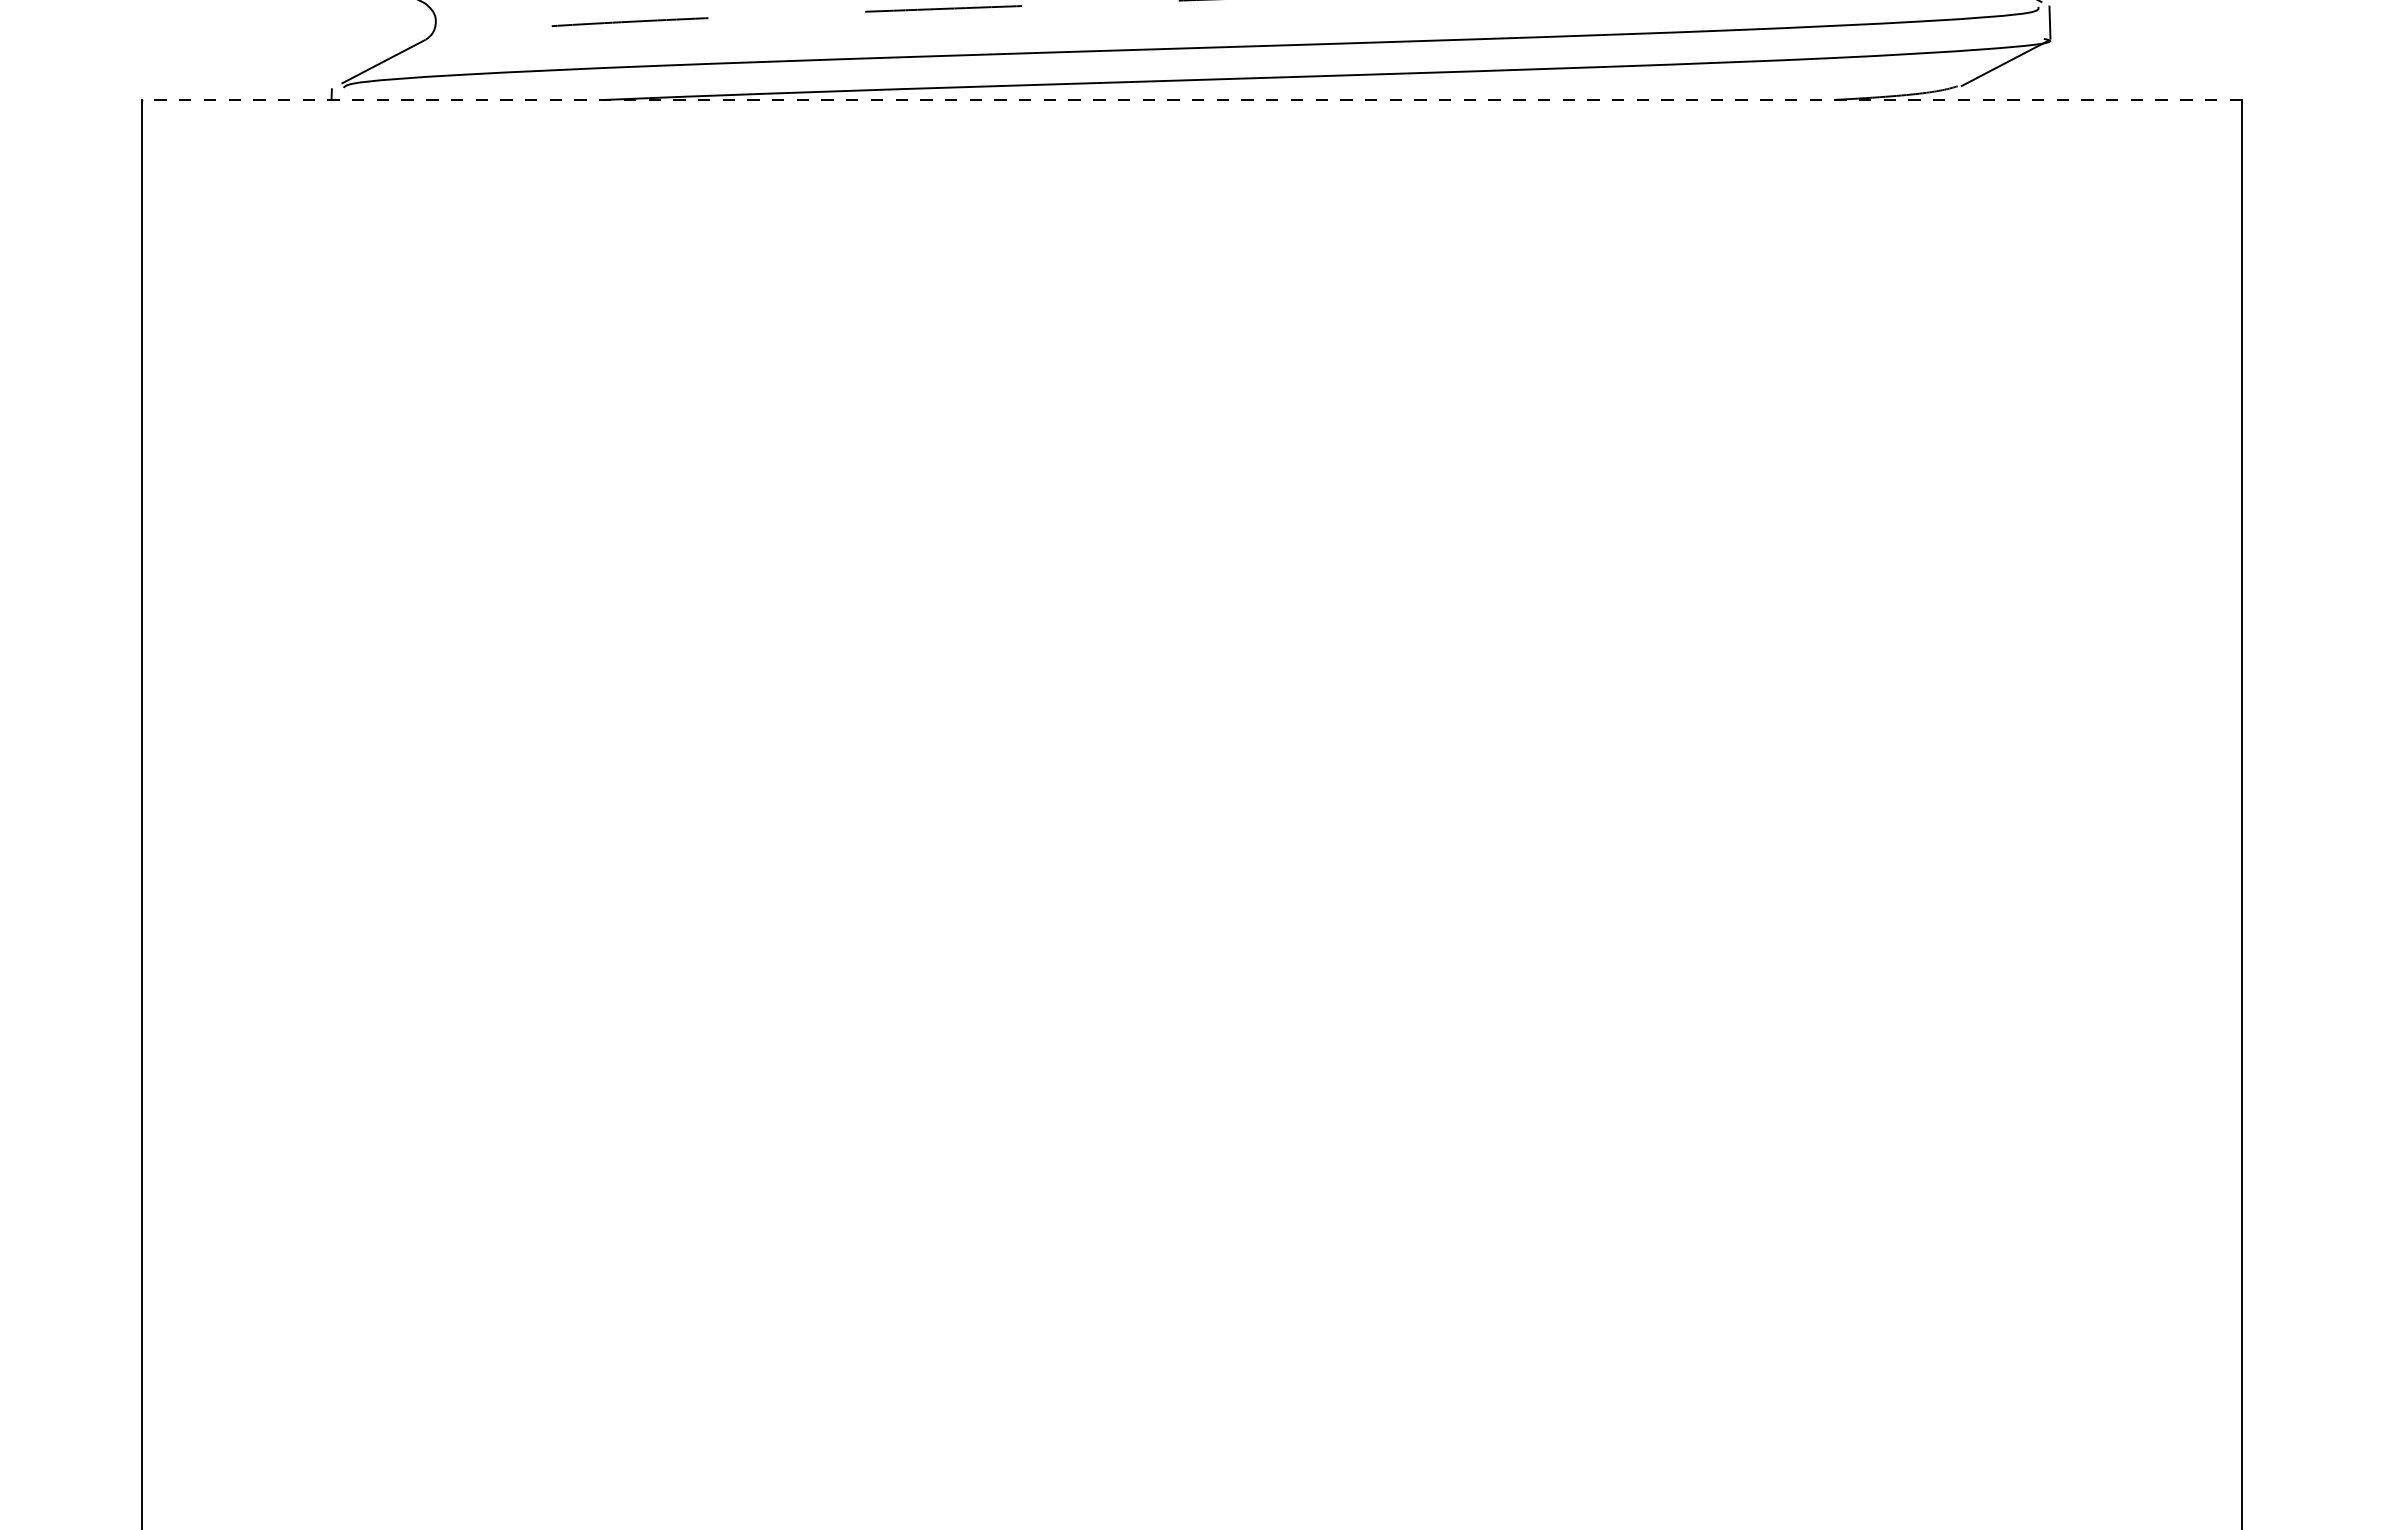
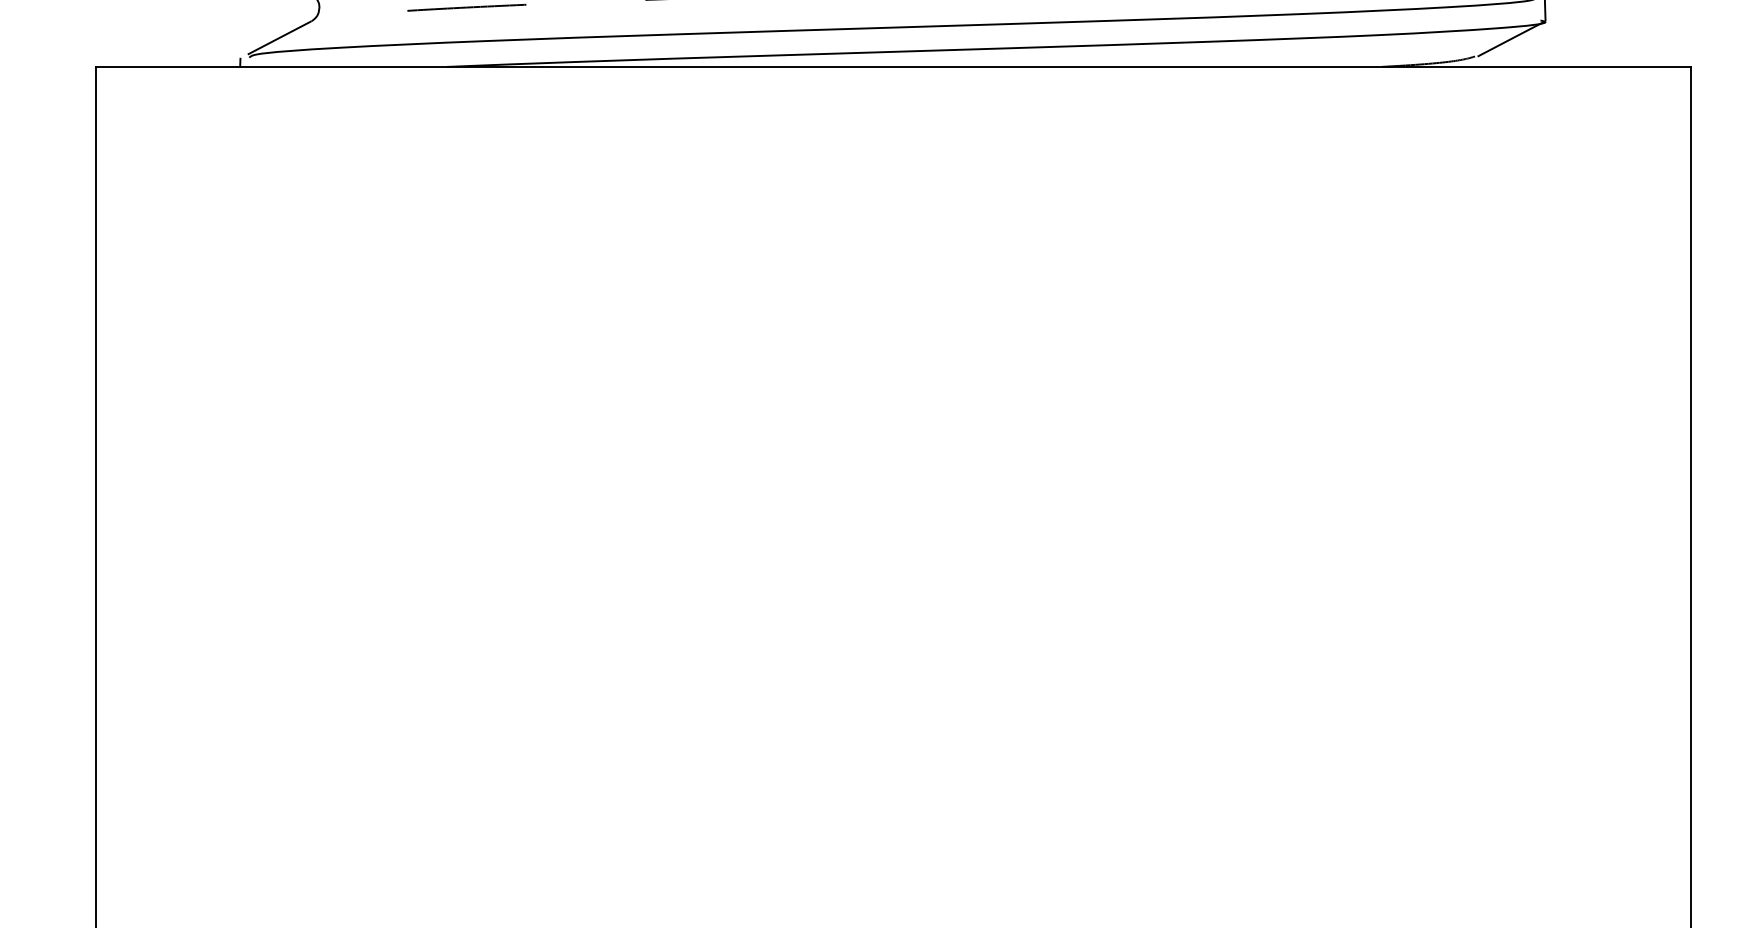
line: (1191, 99) -> (893, 66), dashed -> solid

